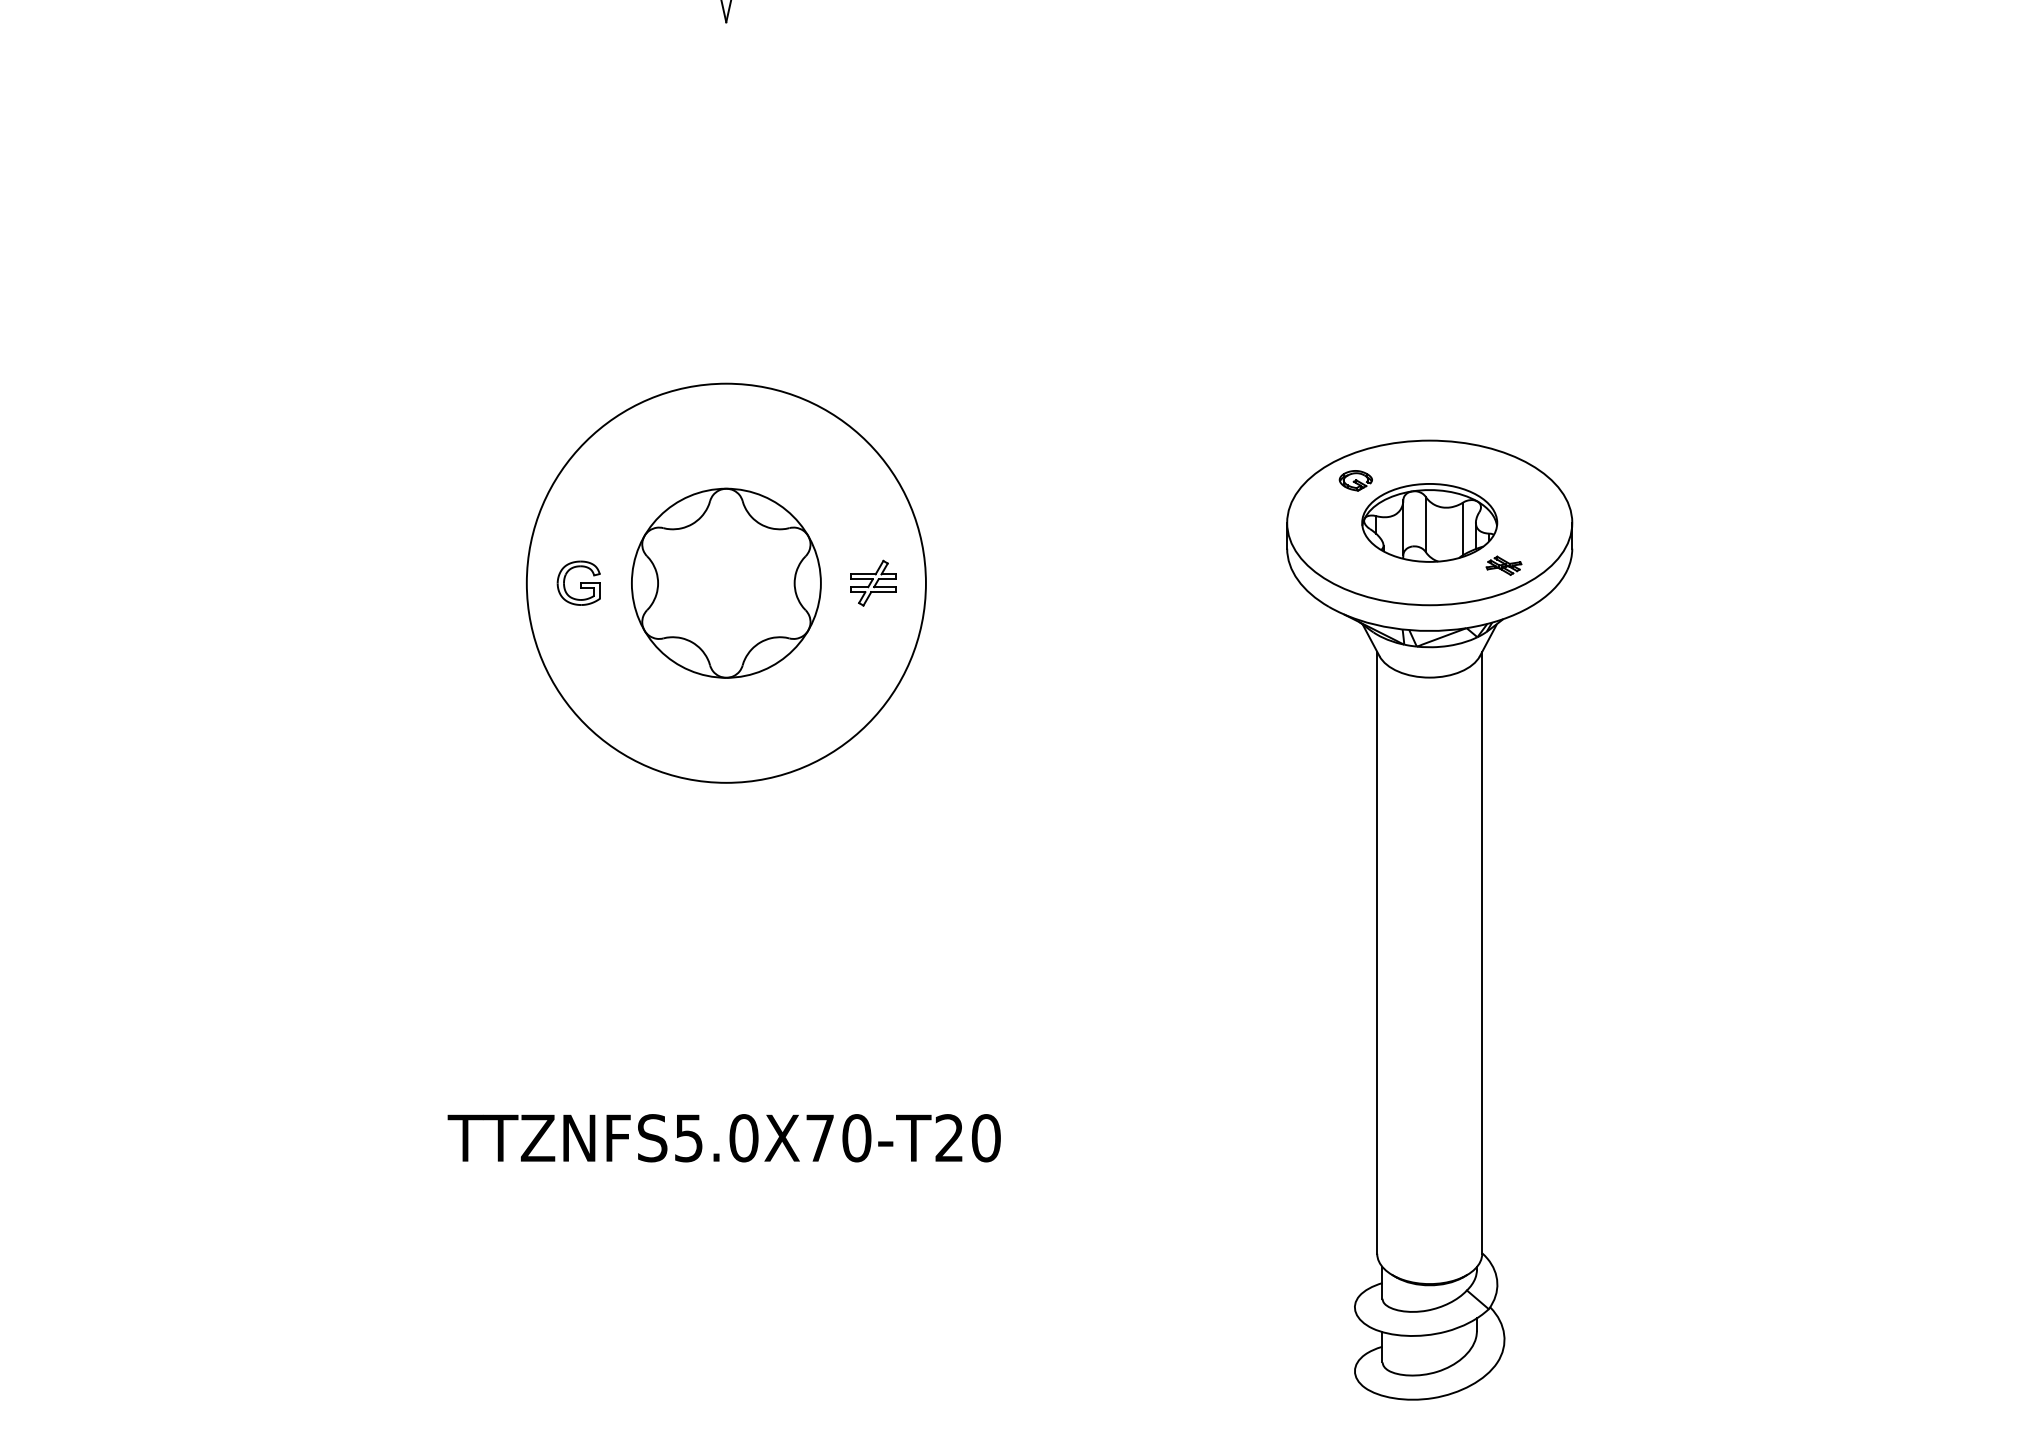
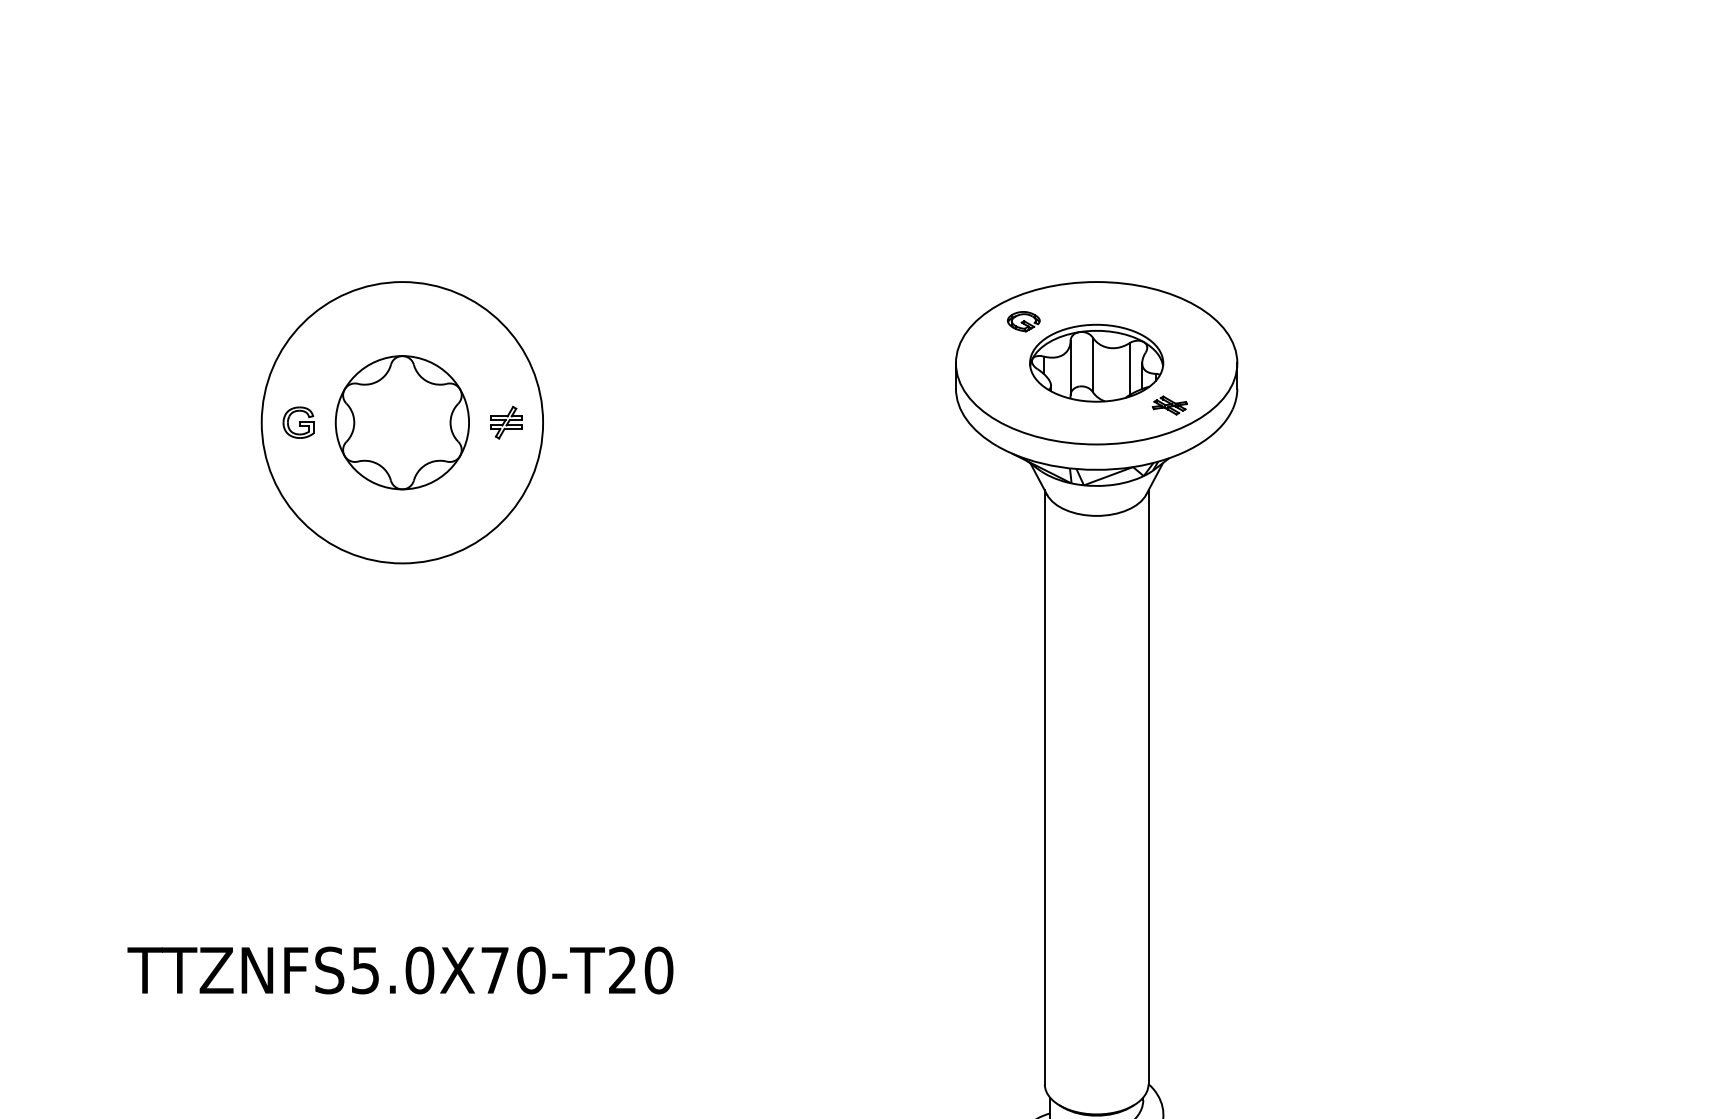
part: (725, 582) -> (401, 422), size x0.71

